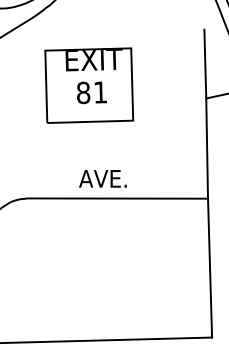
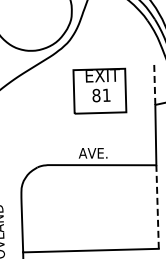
line: (204, 64) -> (154, 84), solid -> dashed
part: (88, 84) -> (99, 90), moved
line: (209, 268) -> (157, 207), solid -> dashed

